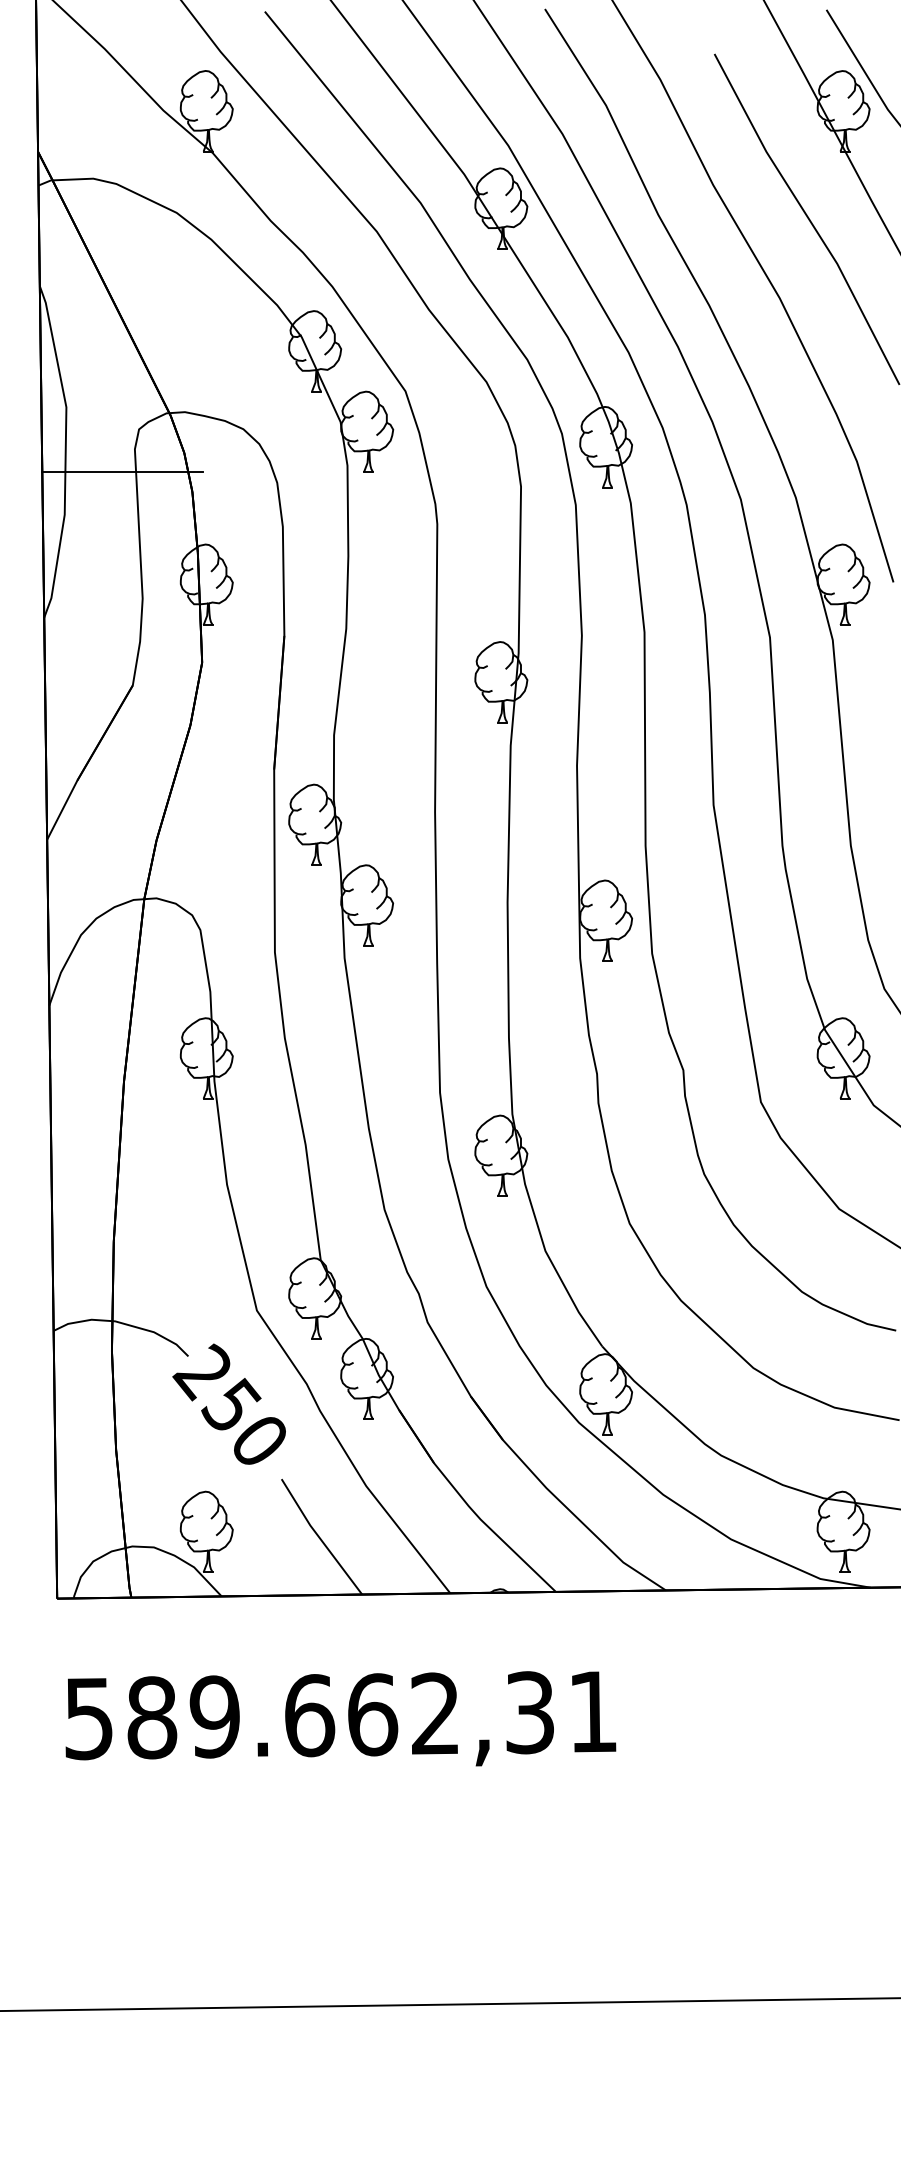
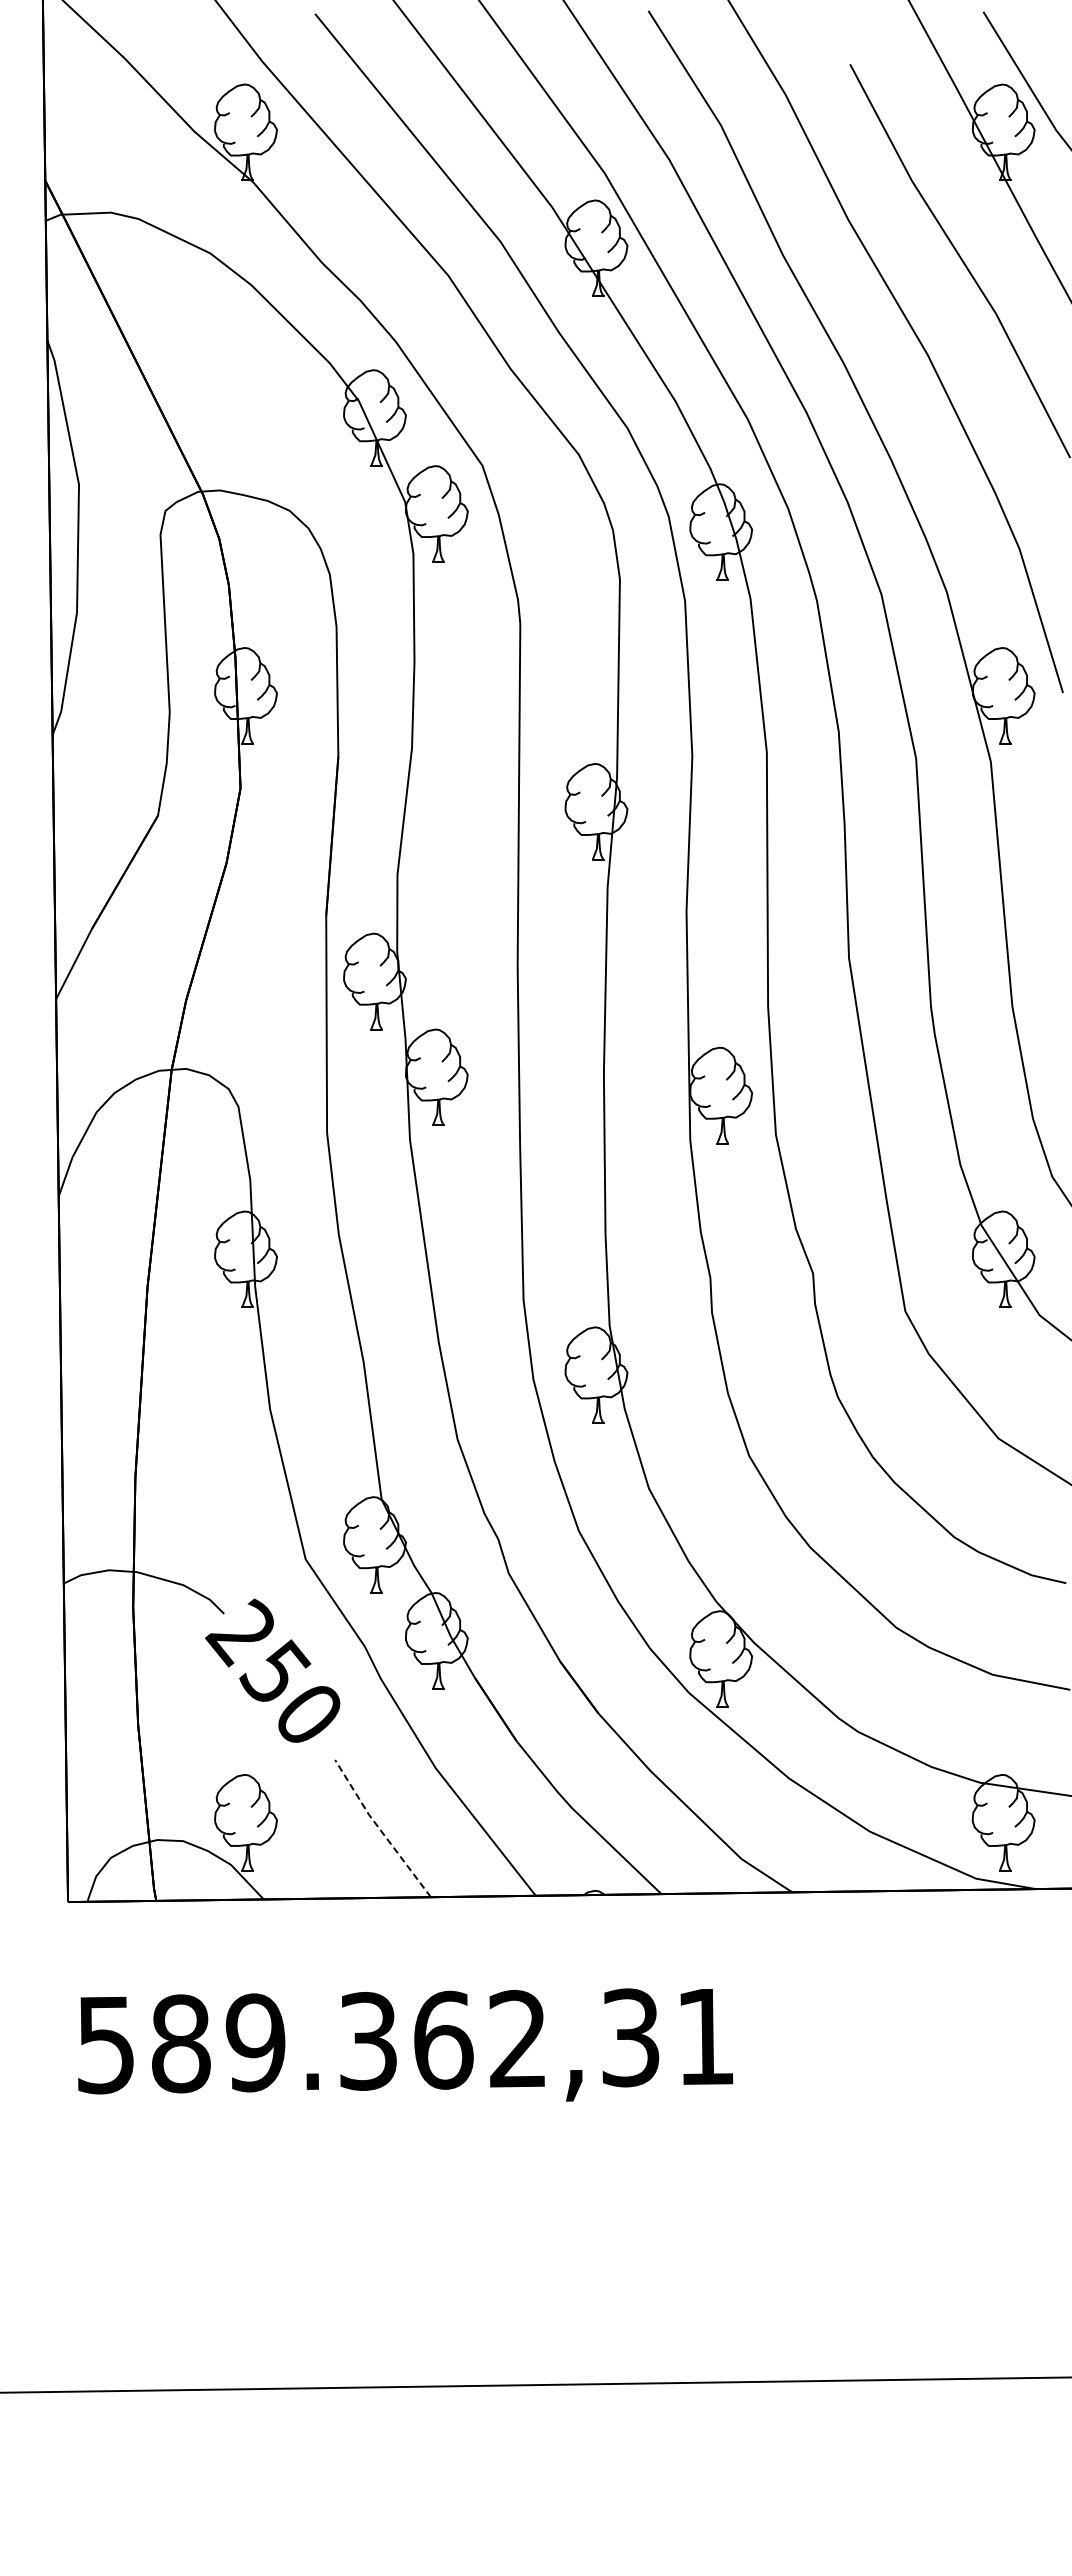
line: (122, 471) -> (145, 561), removed
line: (319, 1537) -> (380, 1829), solid -> dashed
text: (309, 1714) -> (368, 2040), 589.662,31 -> 589.362,31

